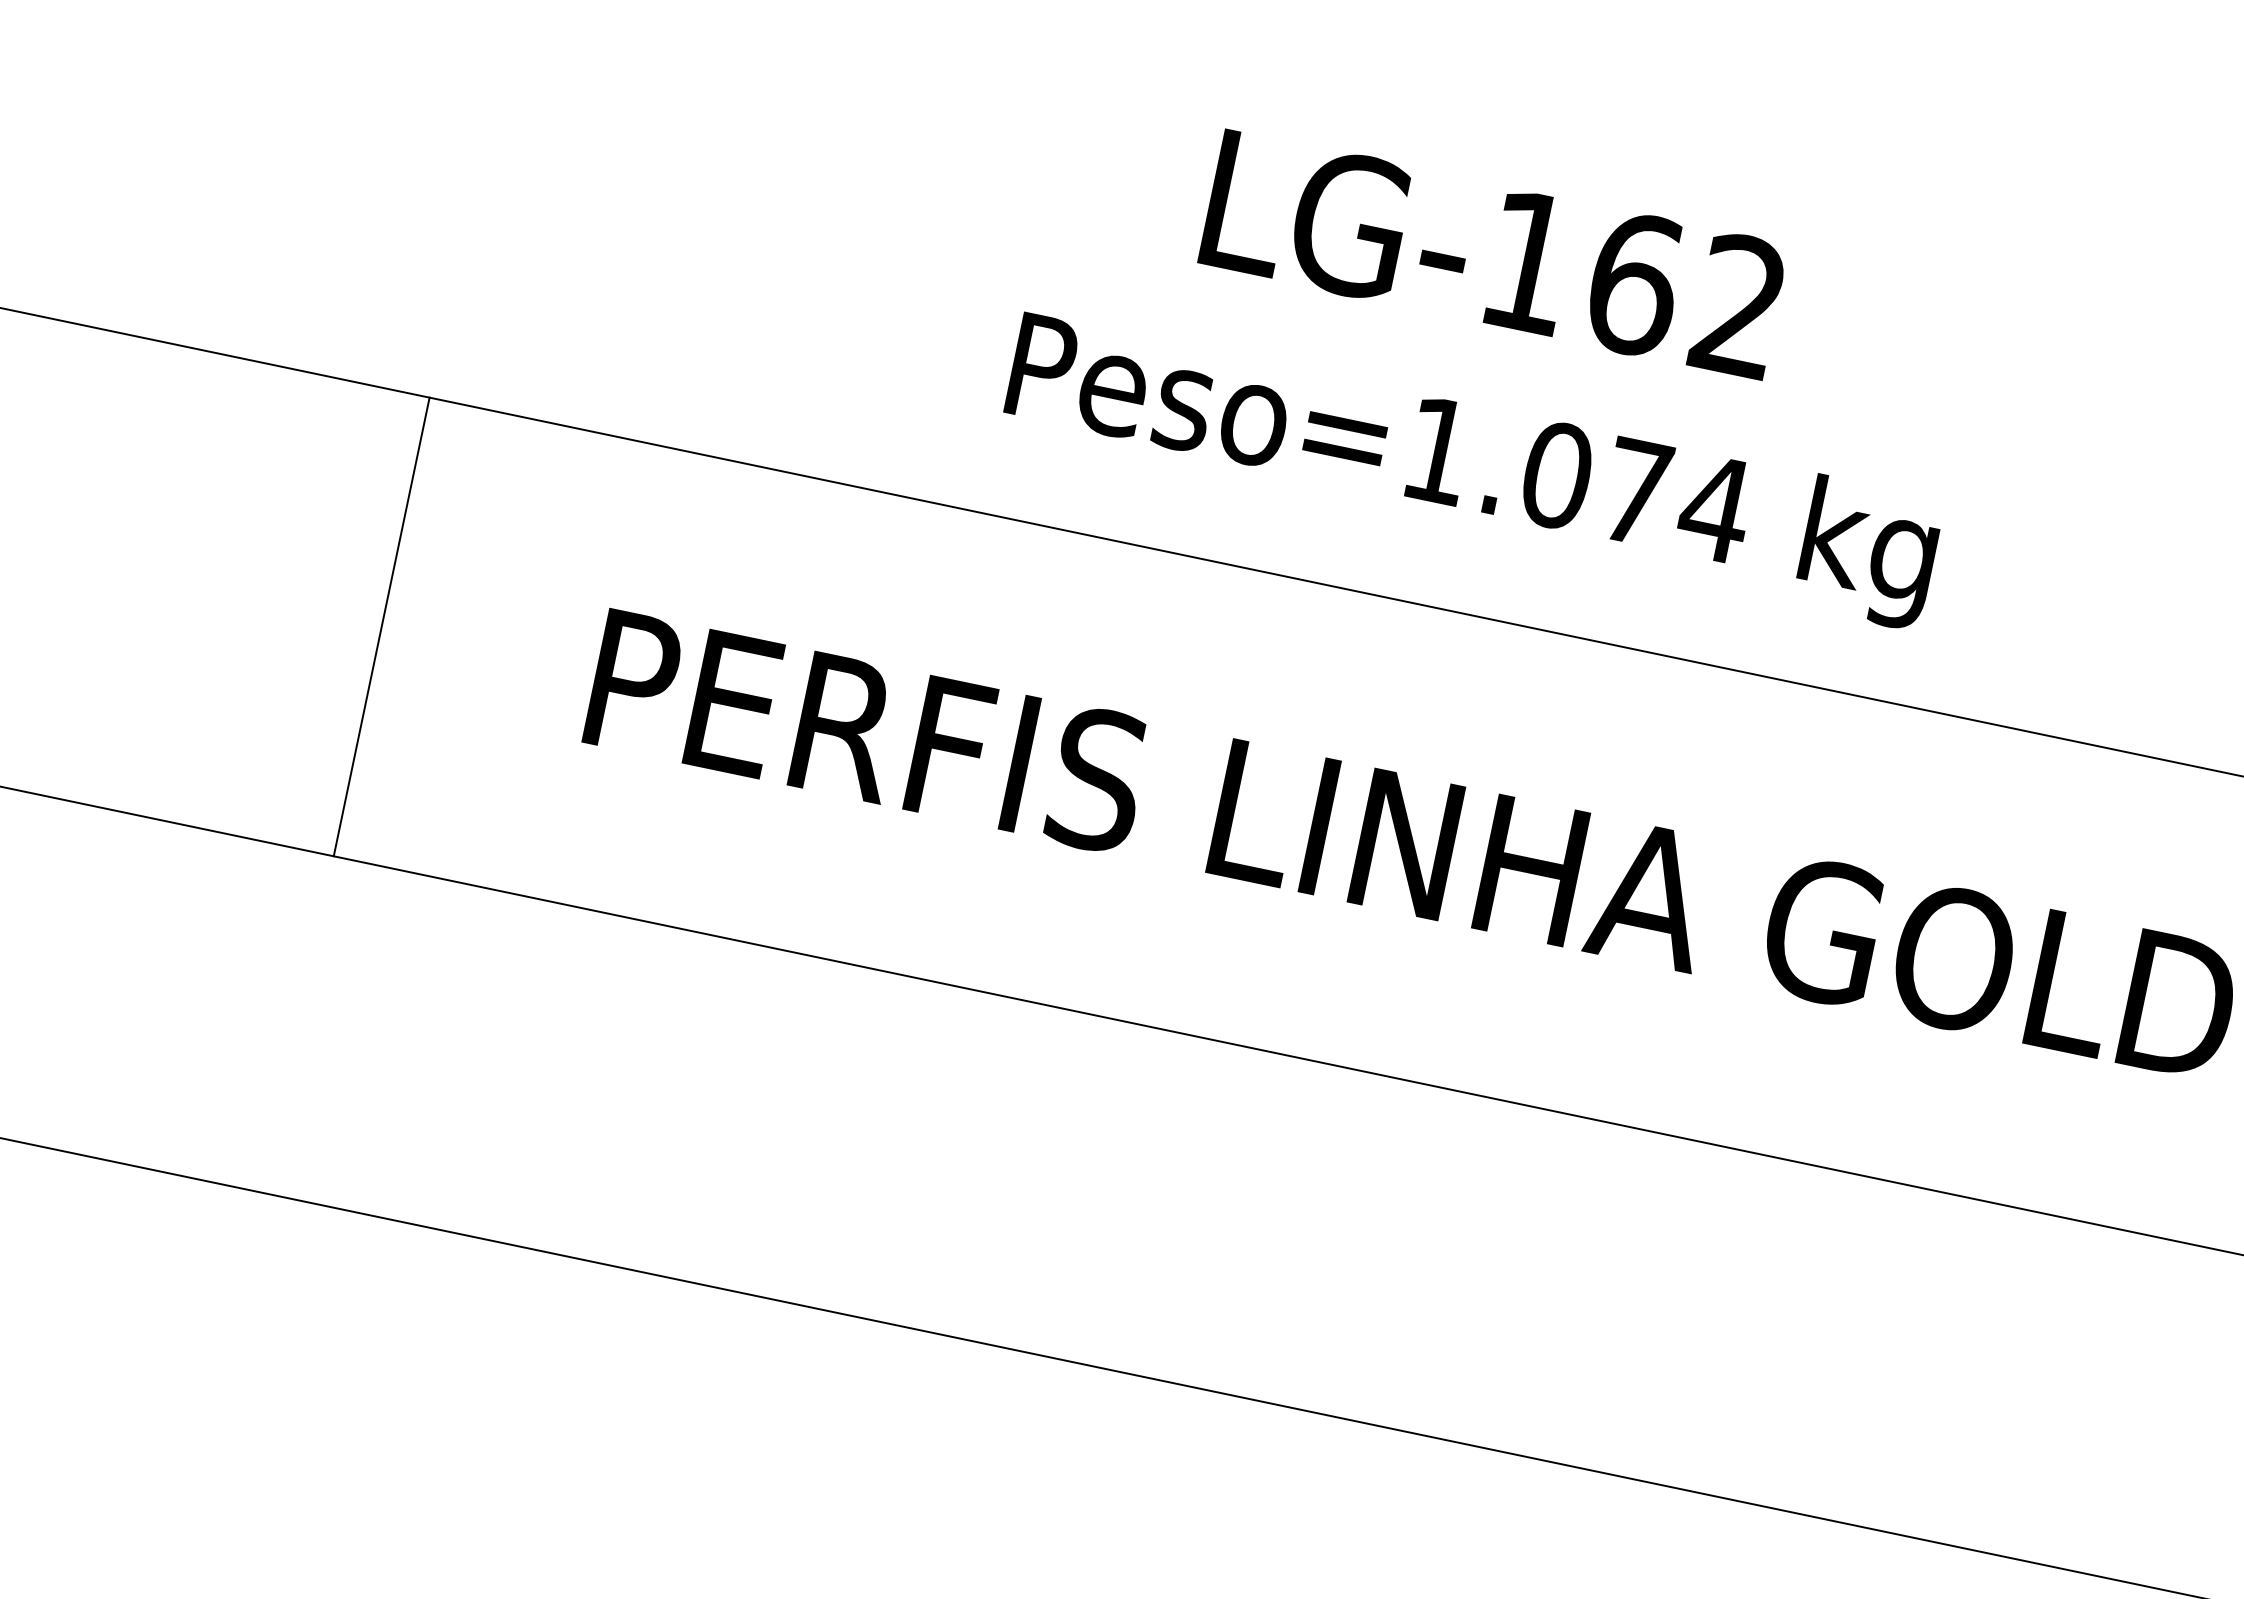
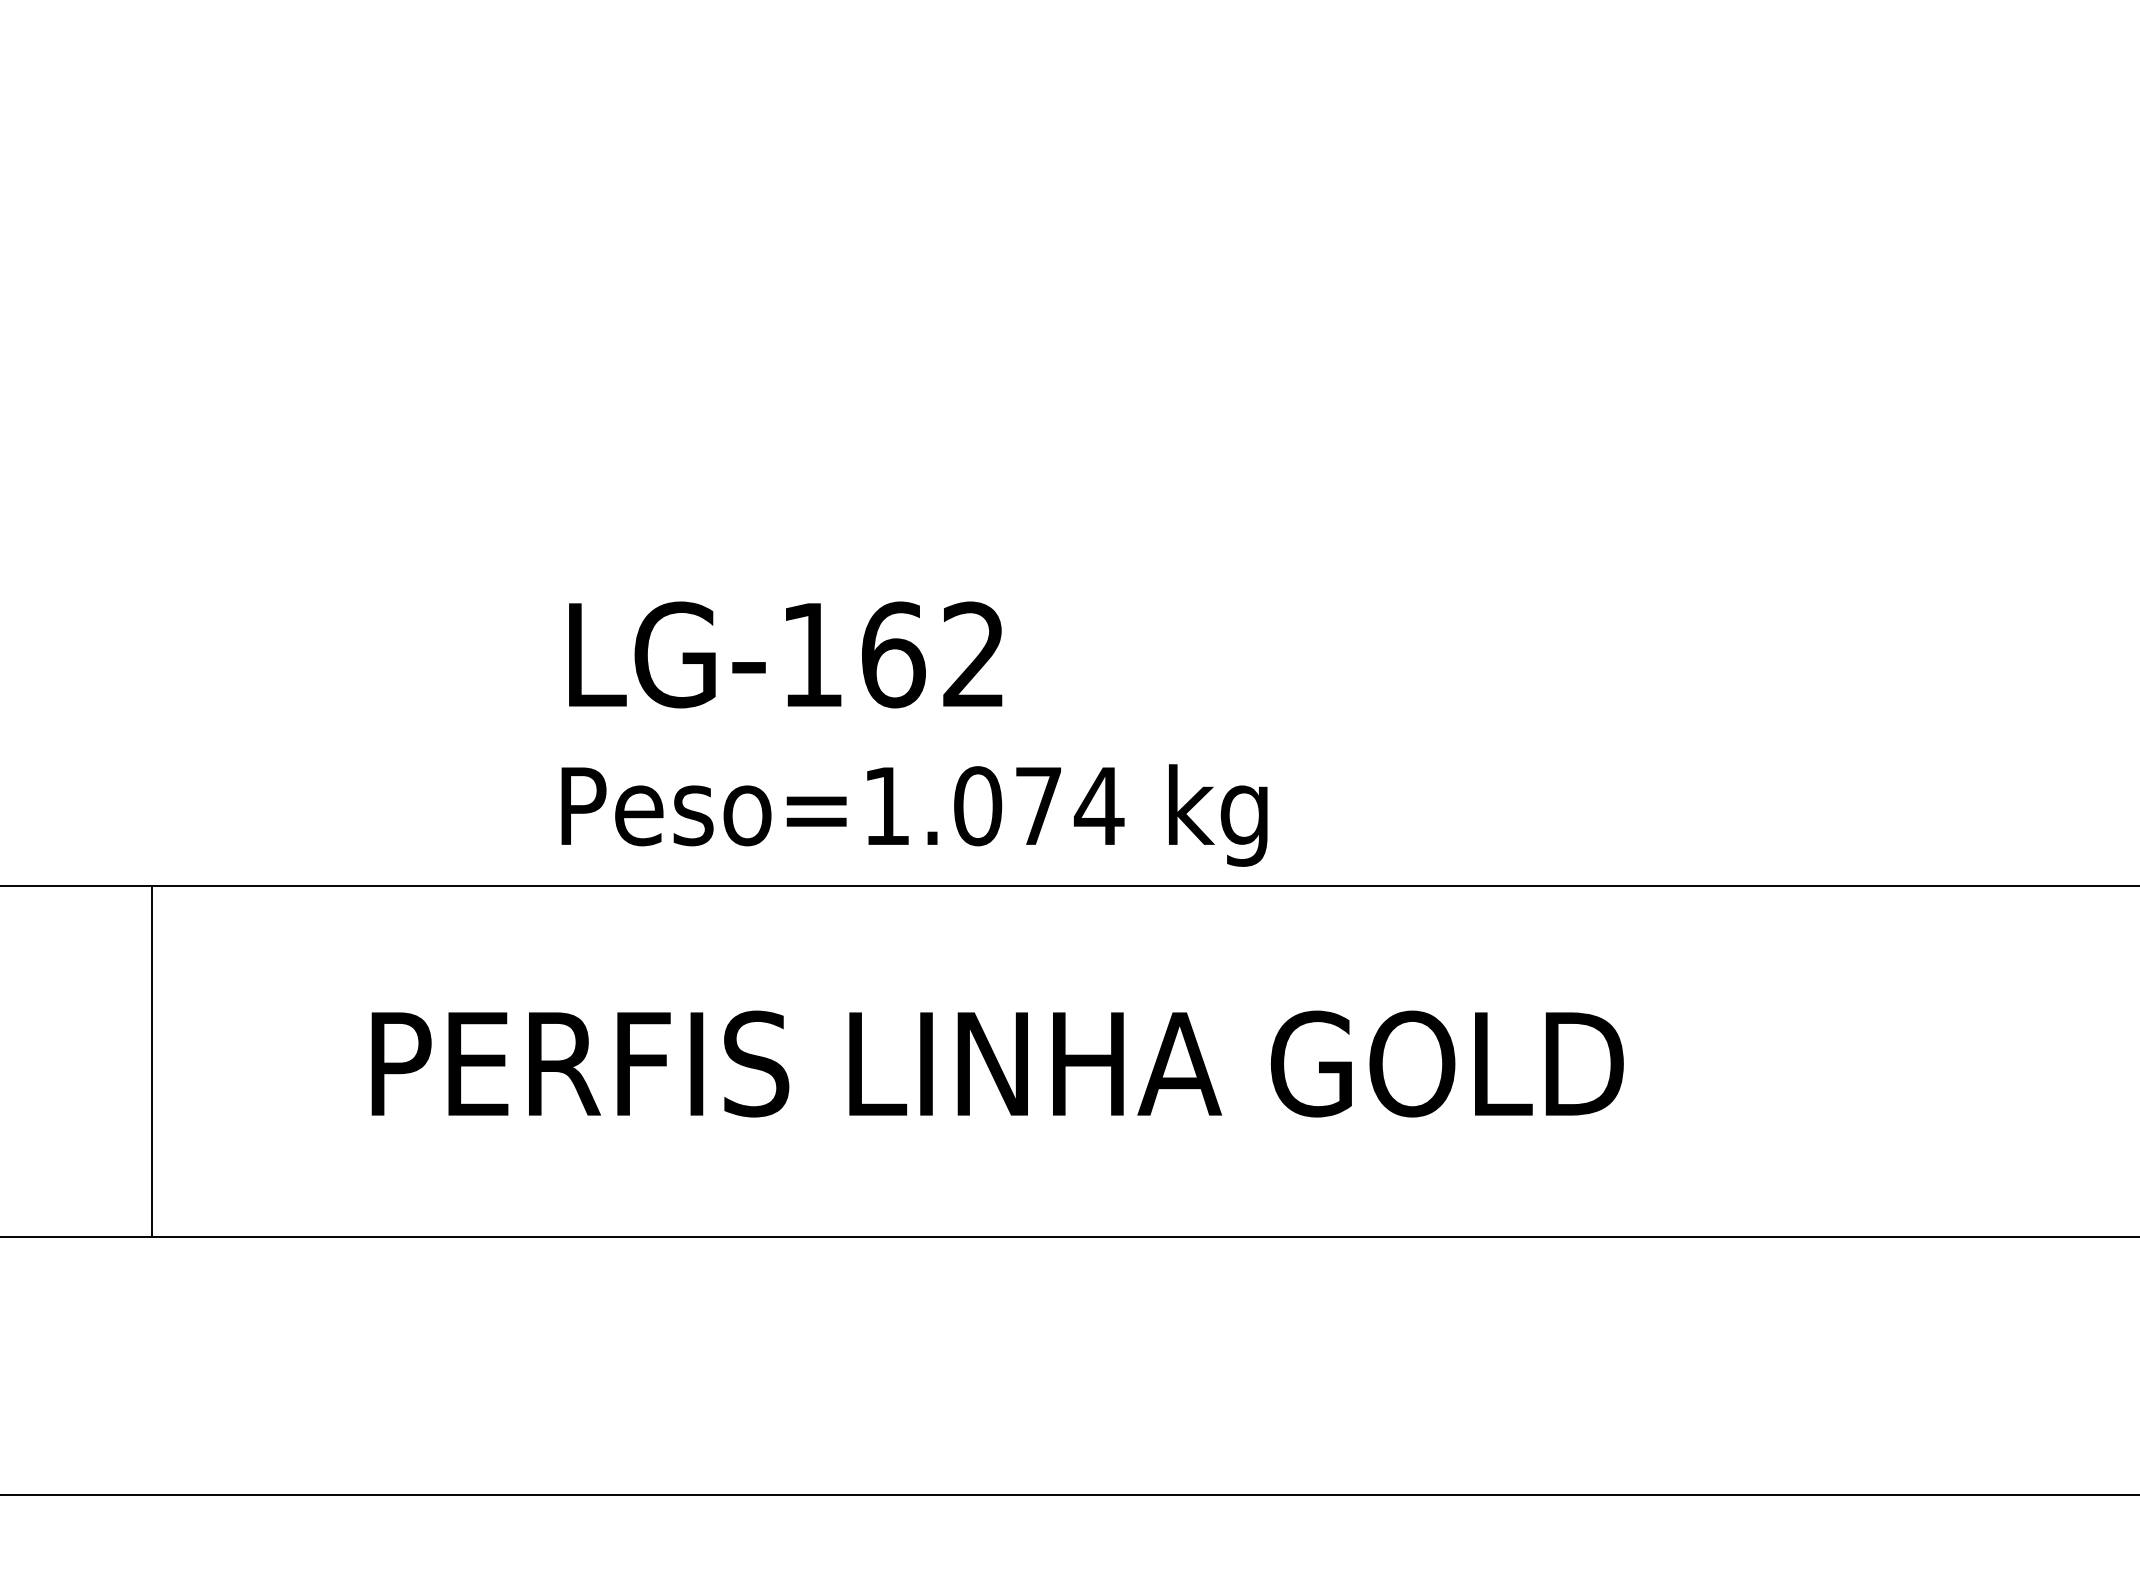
text: (1493, 254) -> (785, 654), moved
text: (1471, 470) -> (914, 815), moved
line: (381, 626) -> (151, 1061), moved

